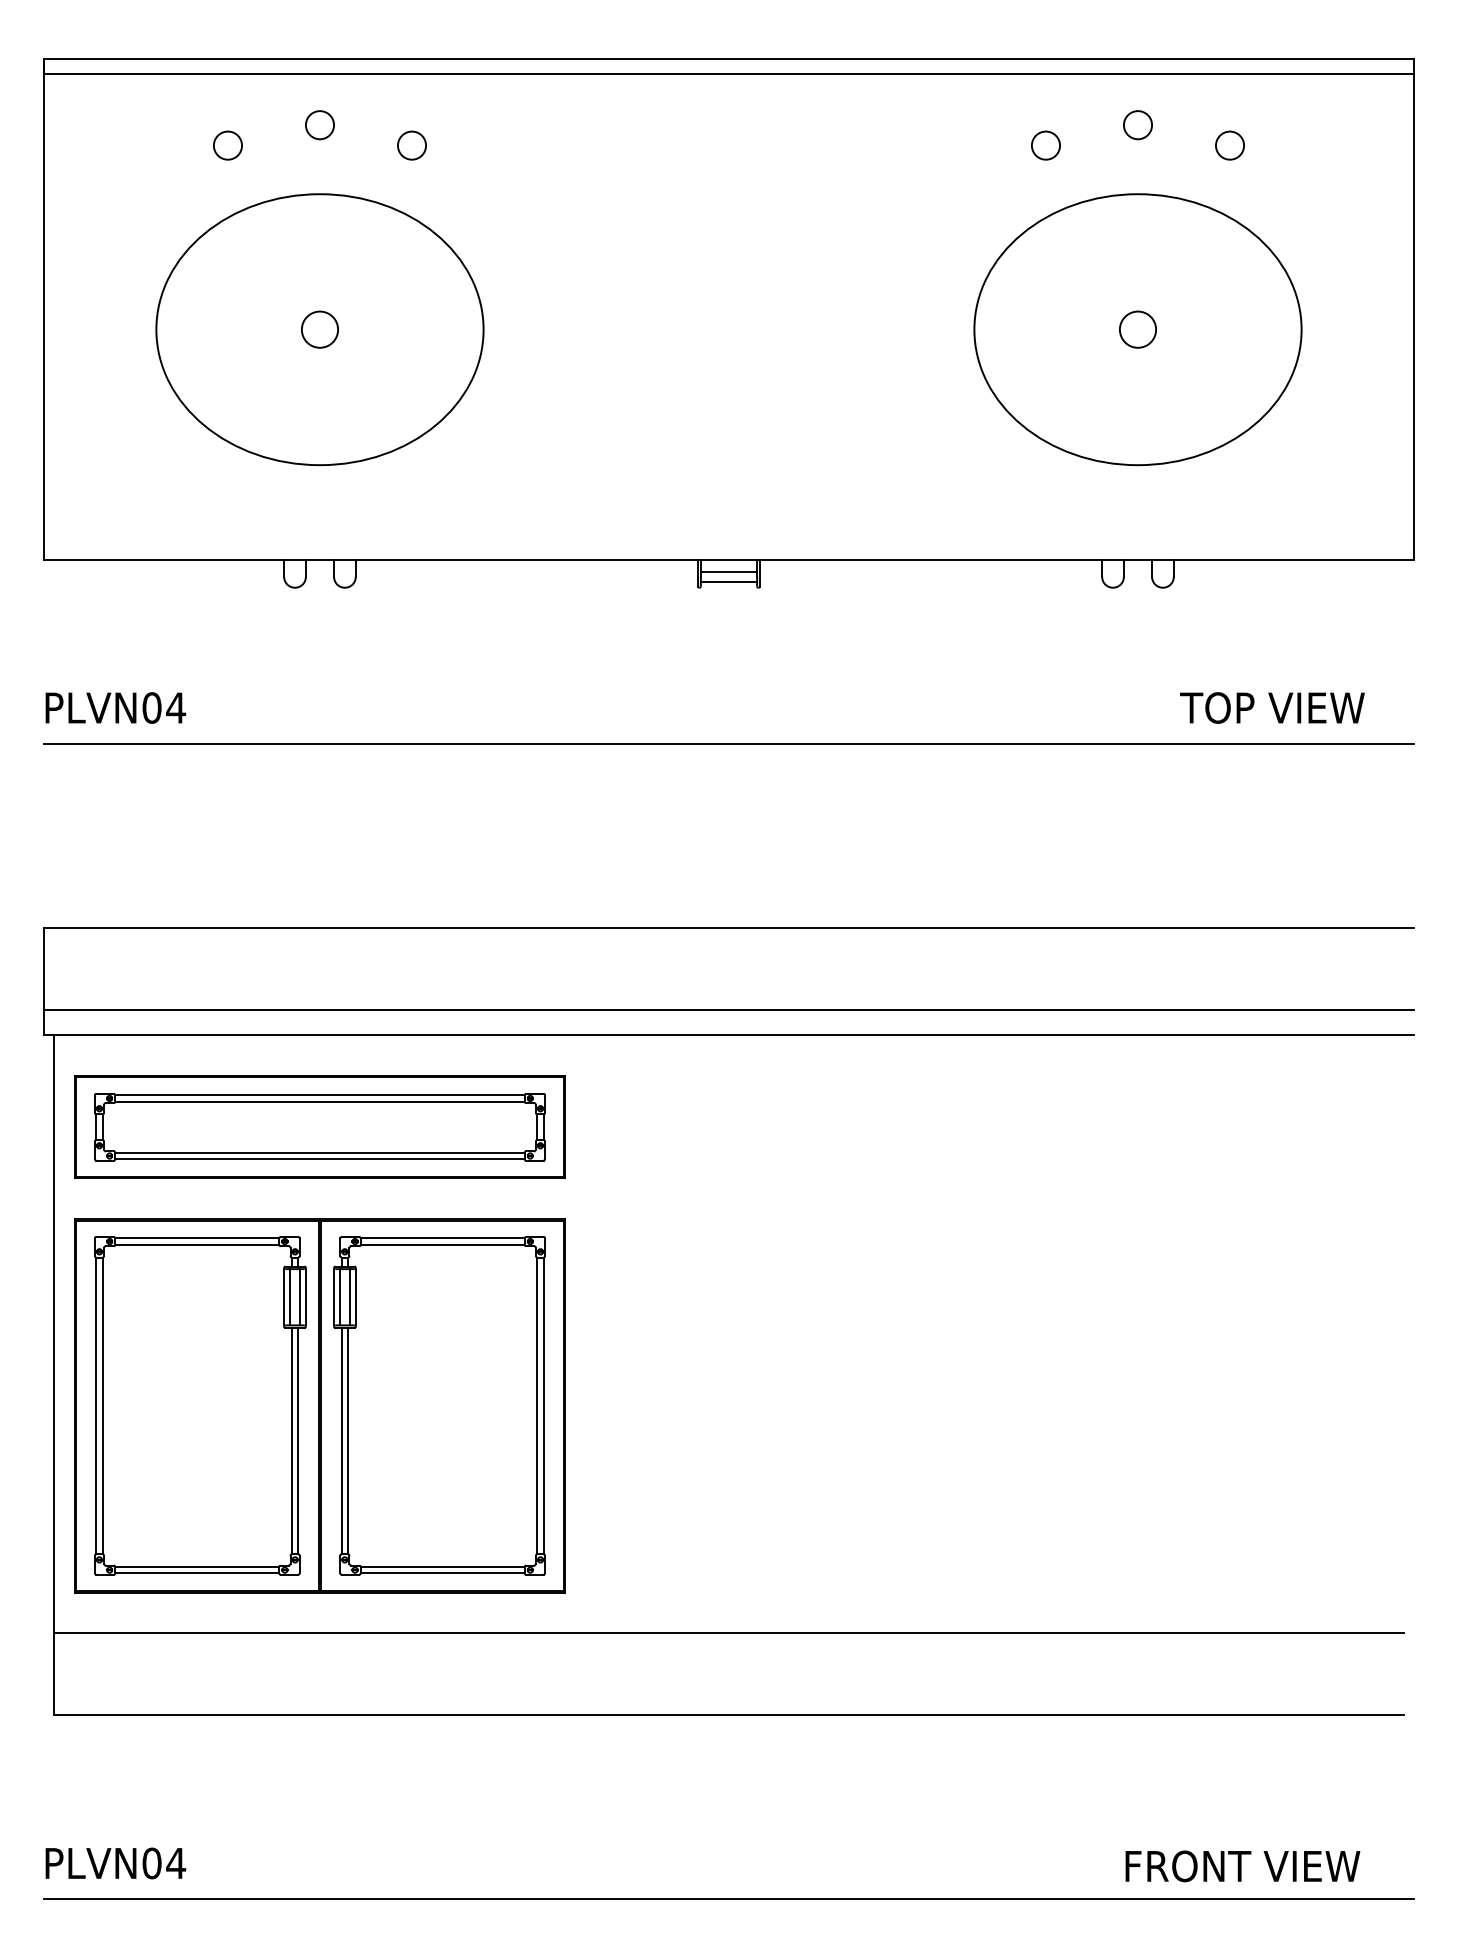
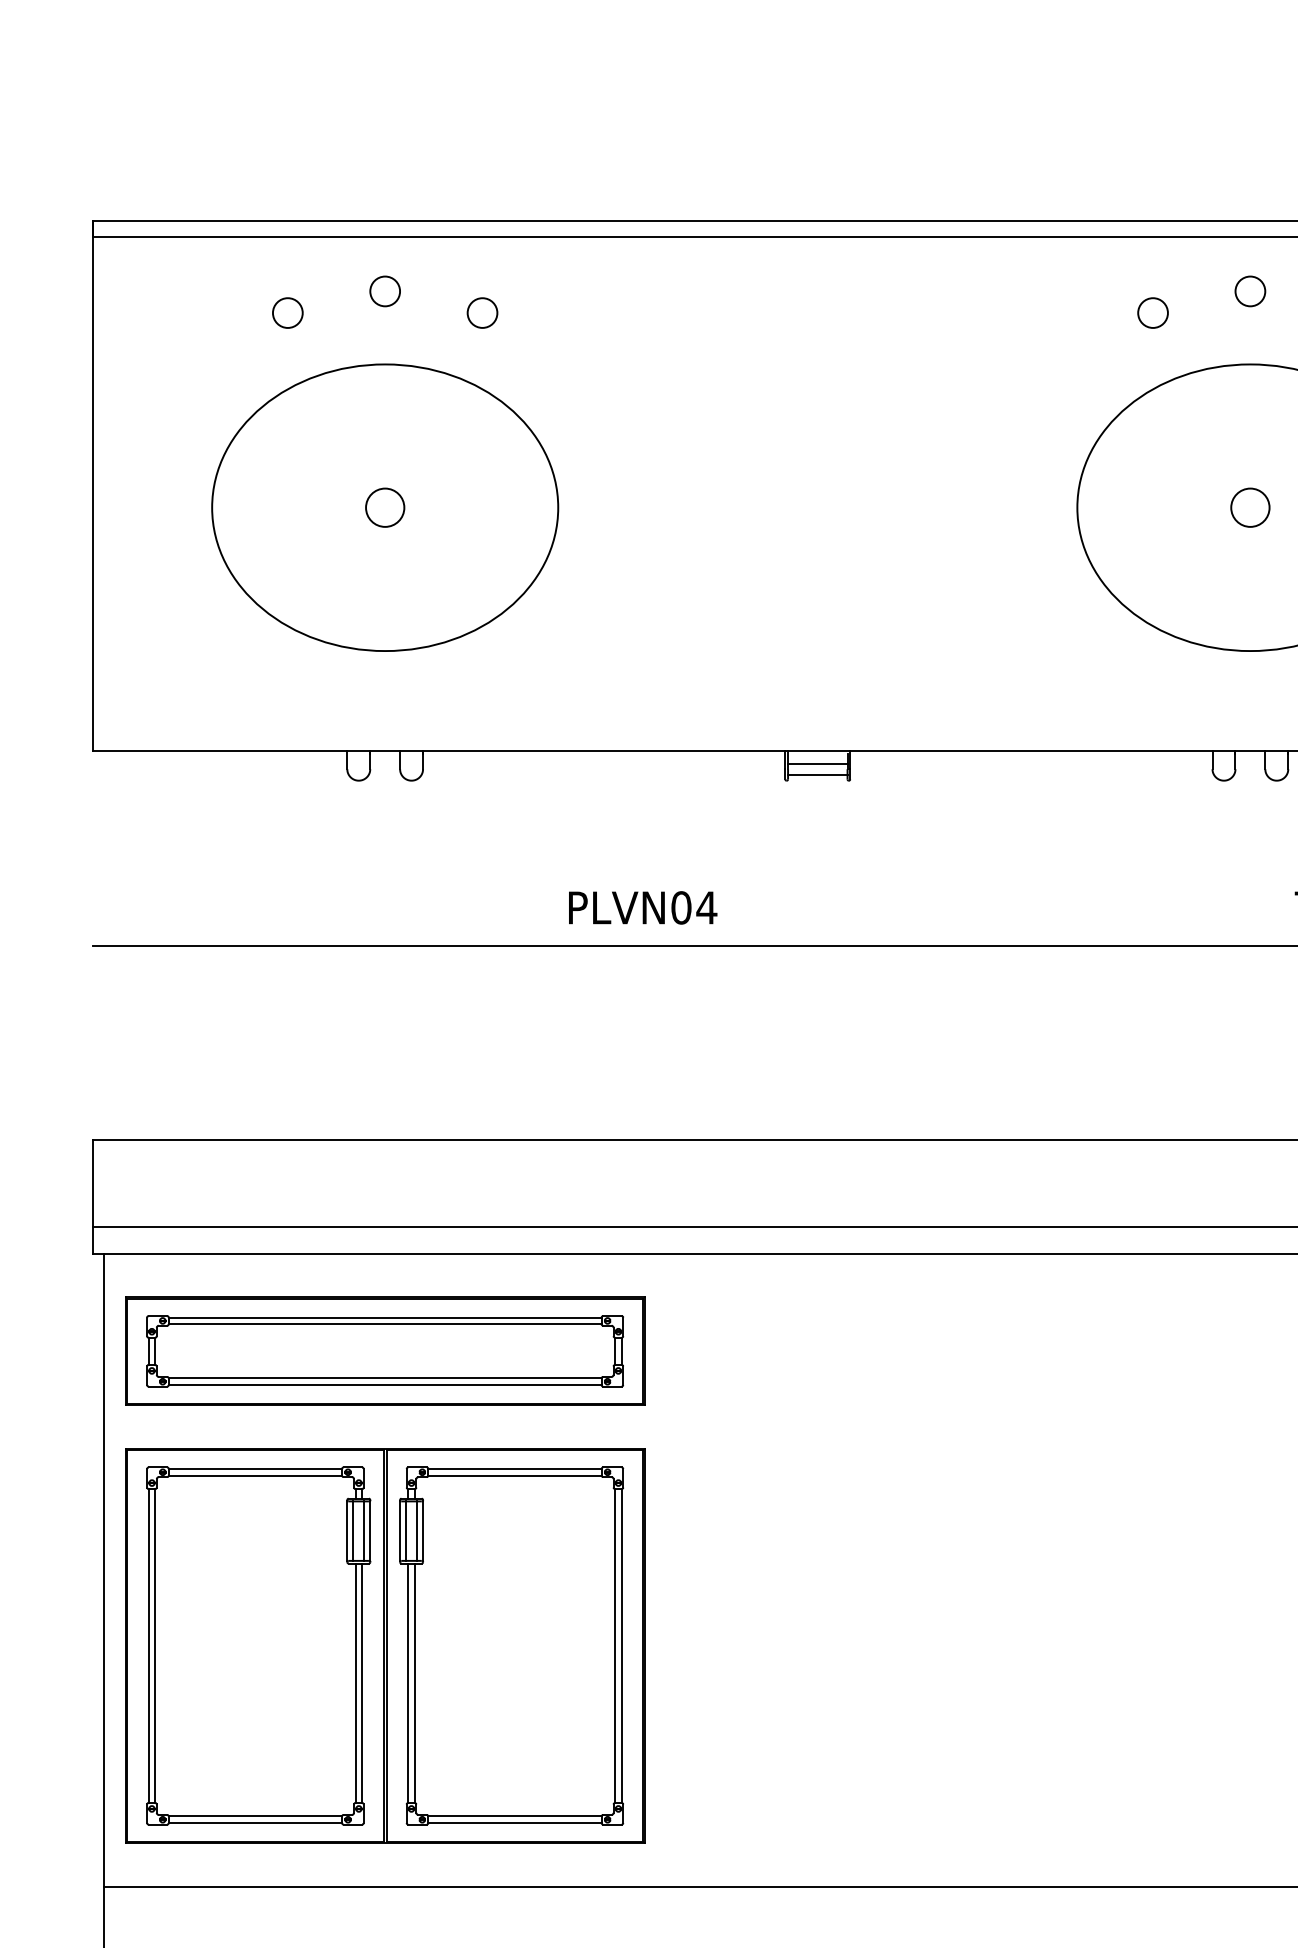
text: (115, 707) -> (642, 907), moved

